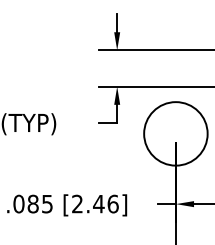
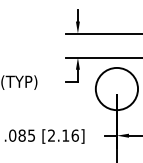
text: (98, 203) -> (65, 135), [2.46] -> [2.16]

